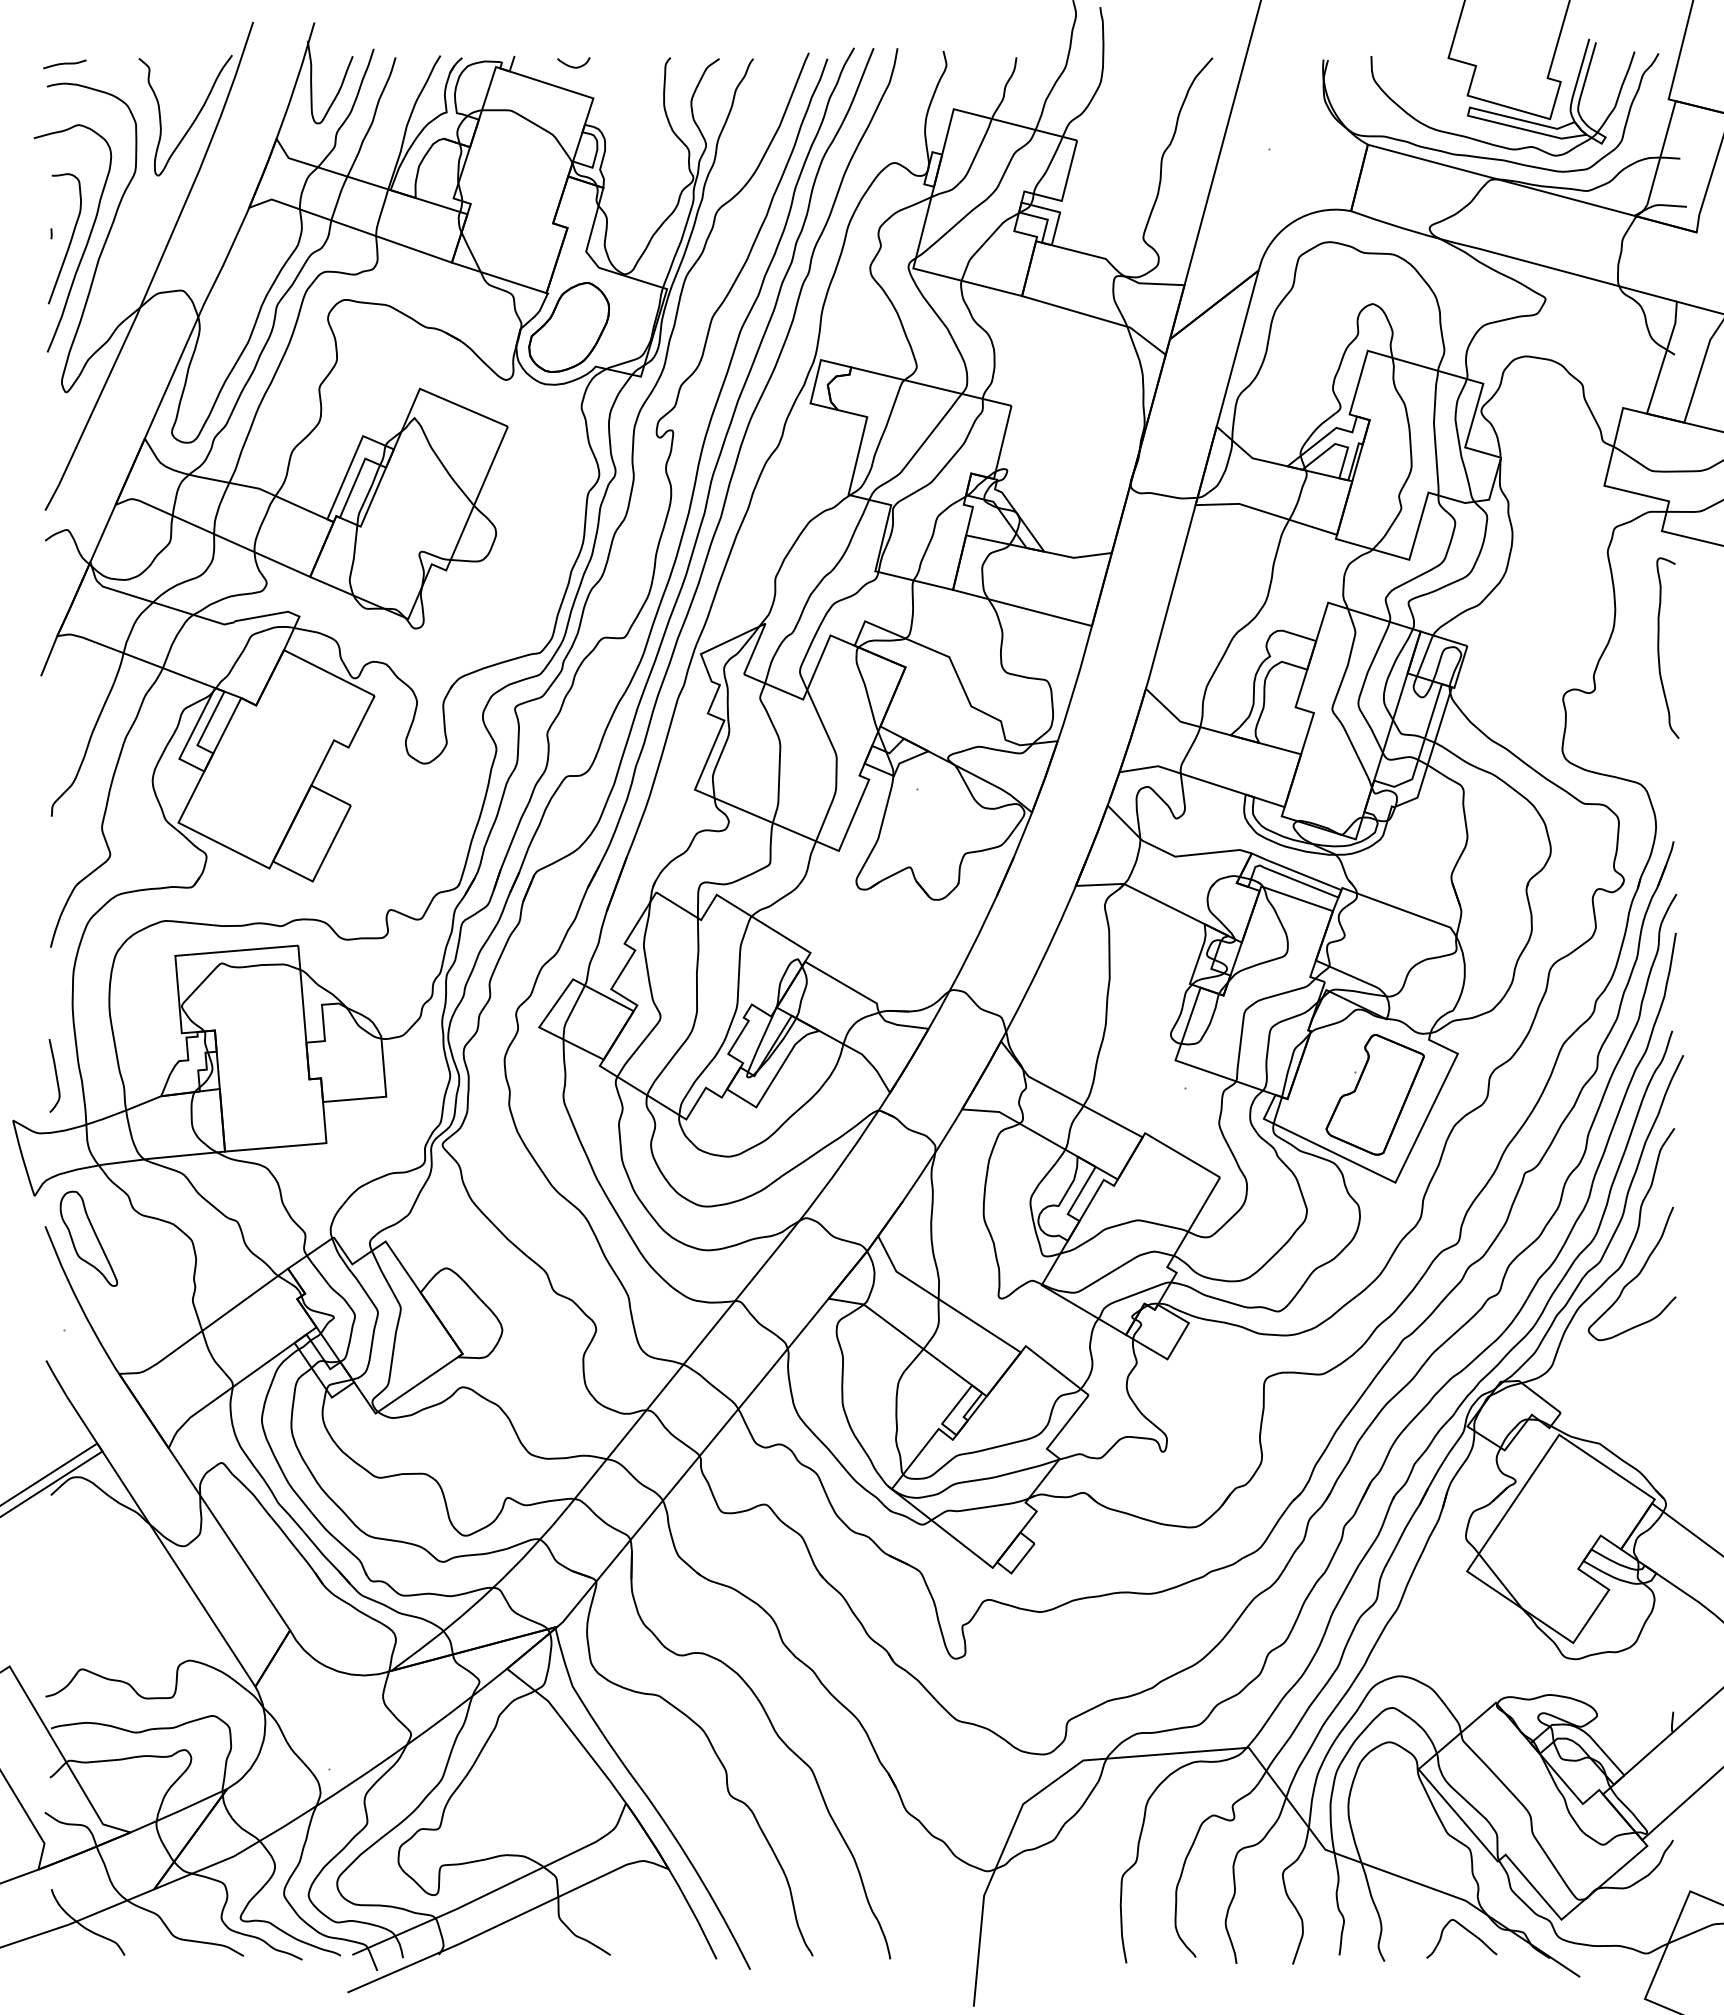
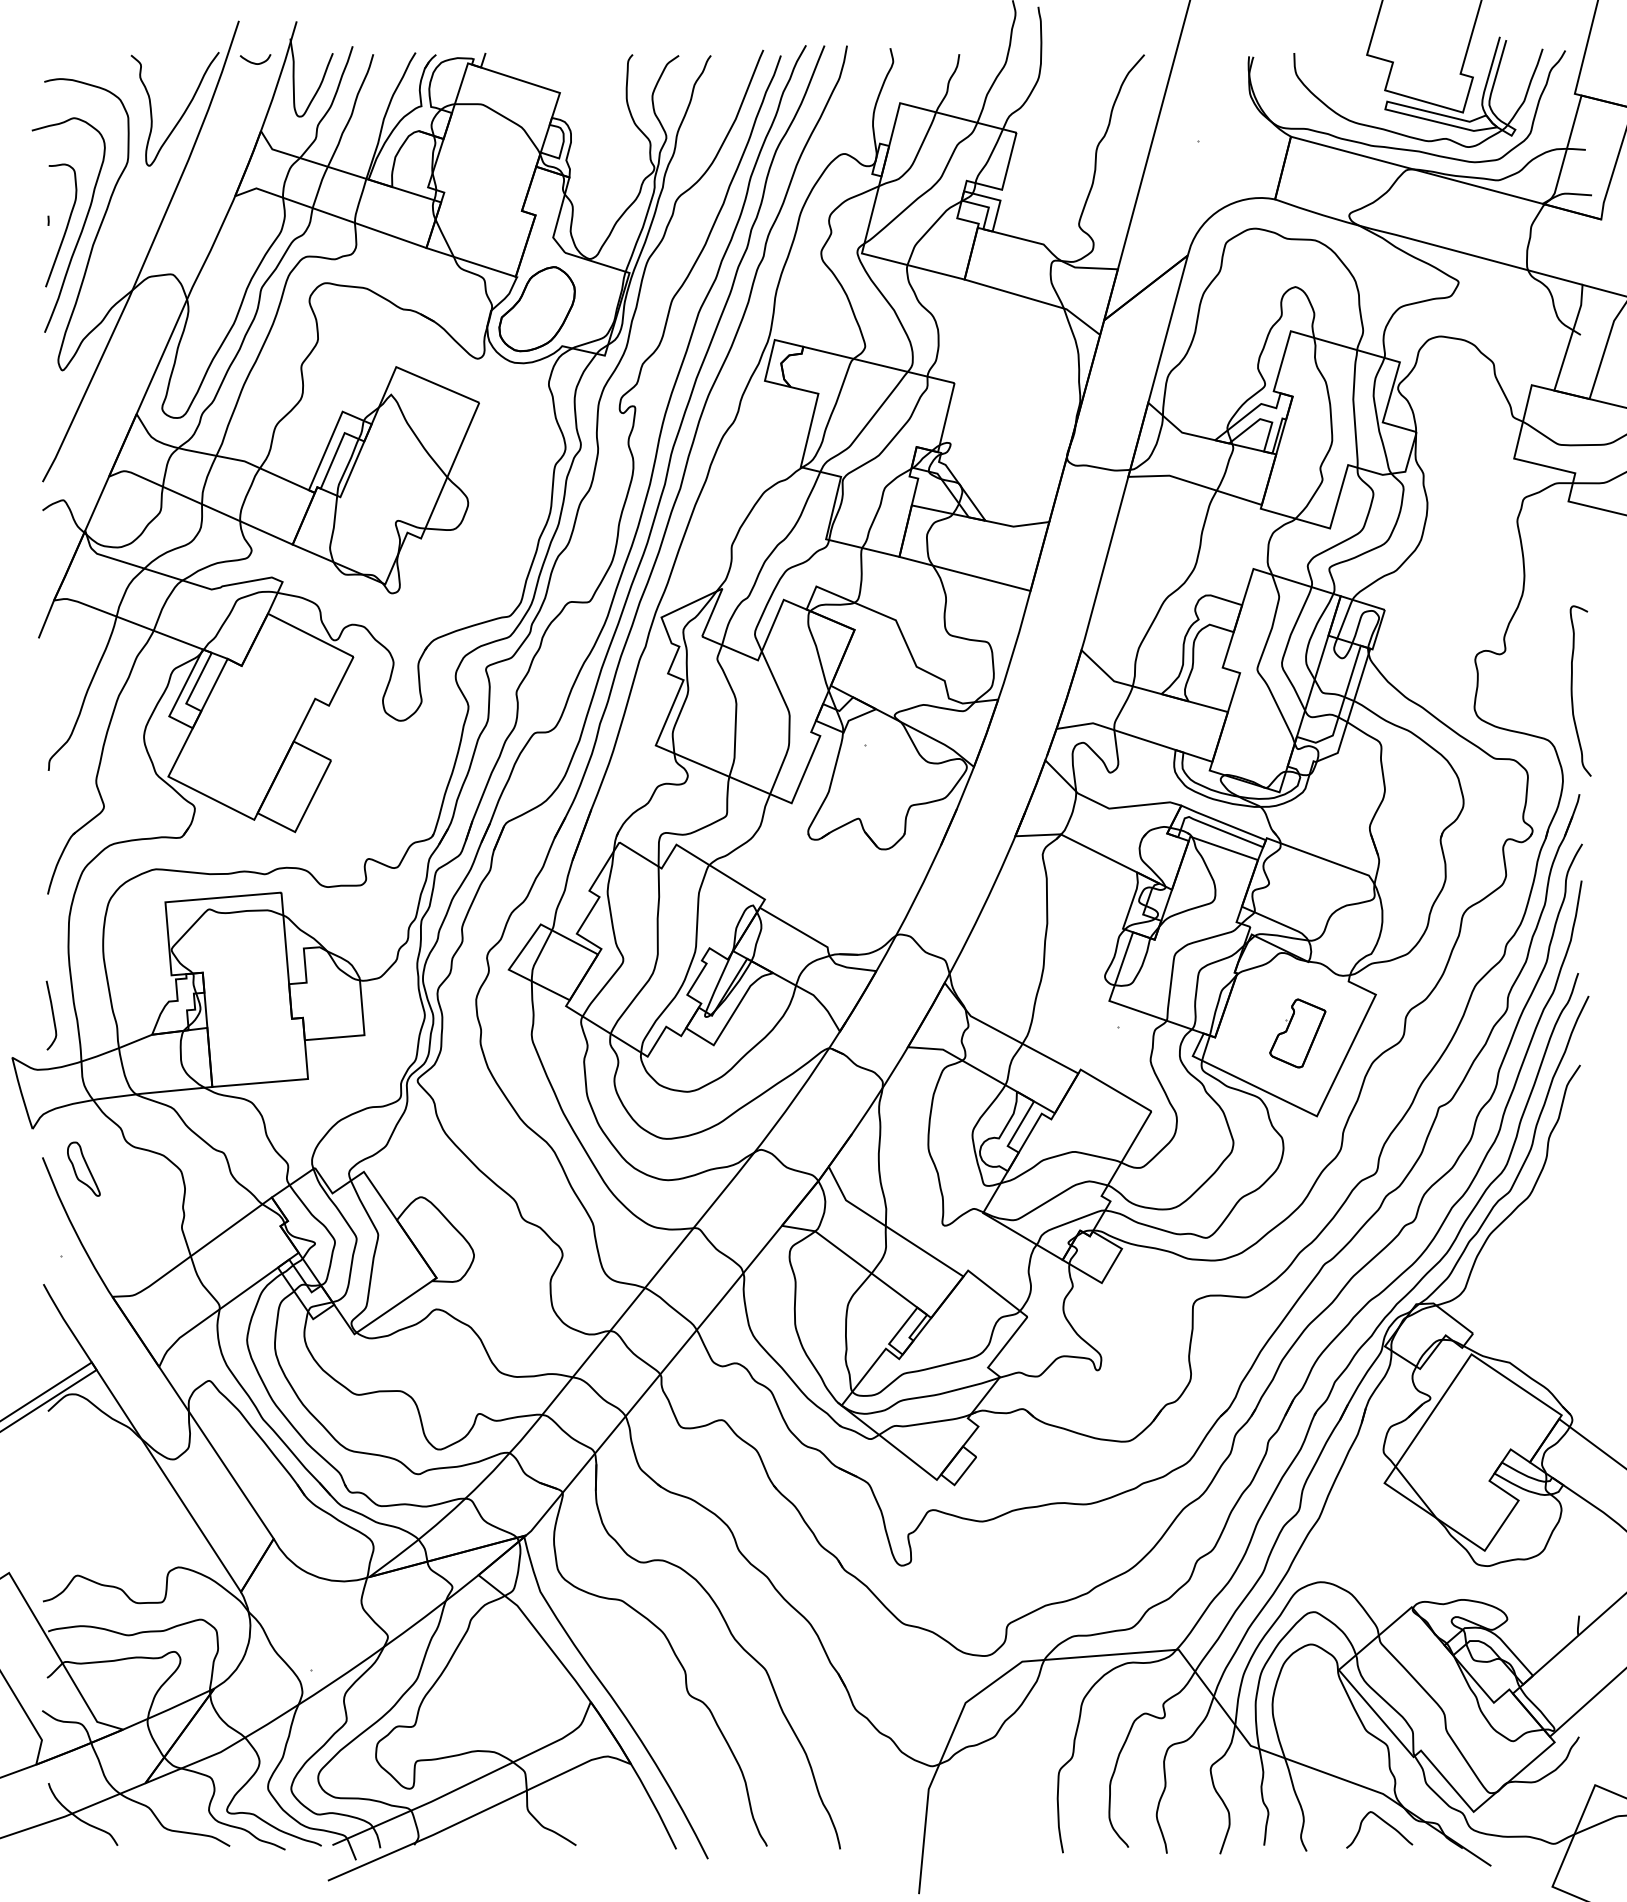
curve: (64, 64) -> (60, 60), removed
curve: (571, 65) -> (253, 61), moved
curve: (1659, 647) -> (1572, 690), moved
part: (1374, 1094) -> (1297, 1033), size x0.6
part: (88, 1238) -> (83, 1169), size x0.6
curve: (1635, 1276) -> (1543, 1204), removed

